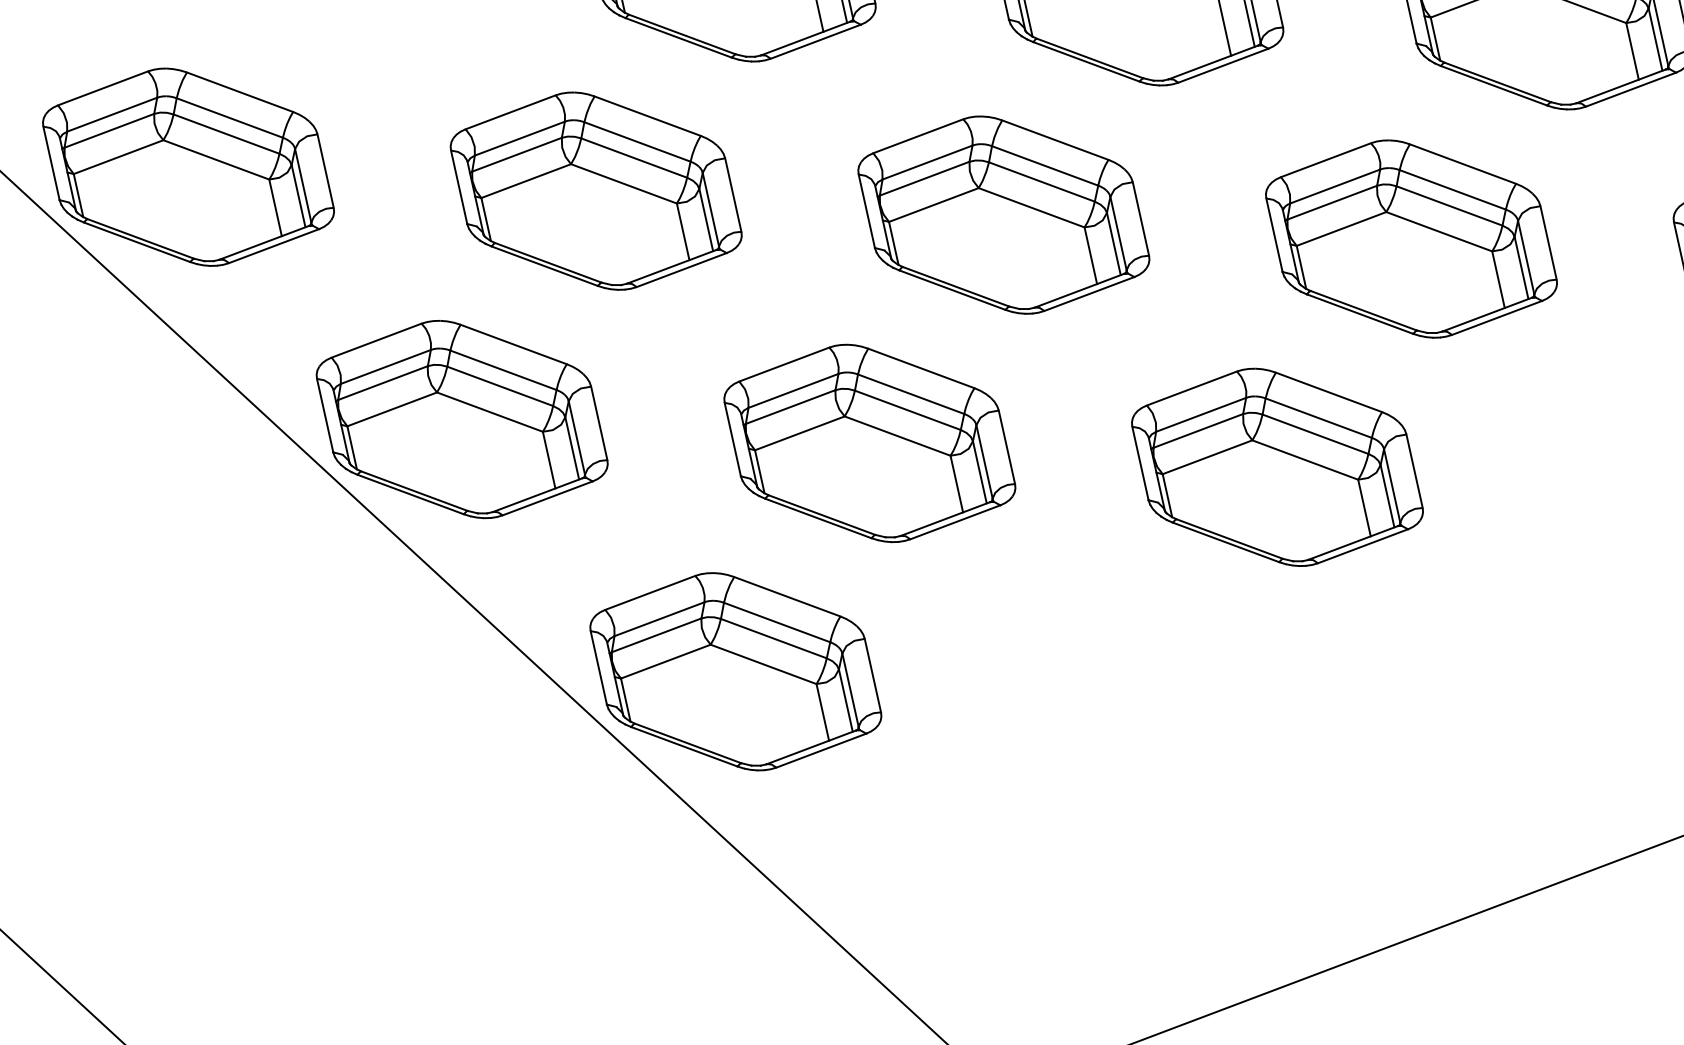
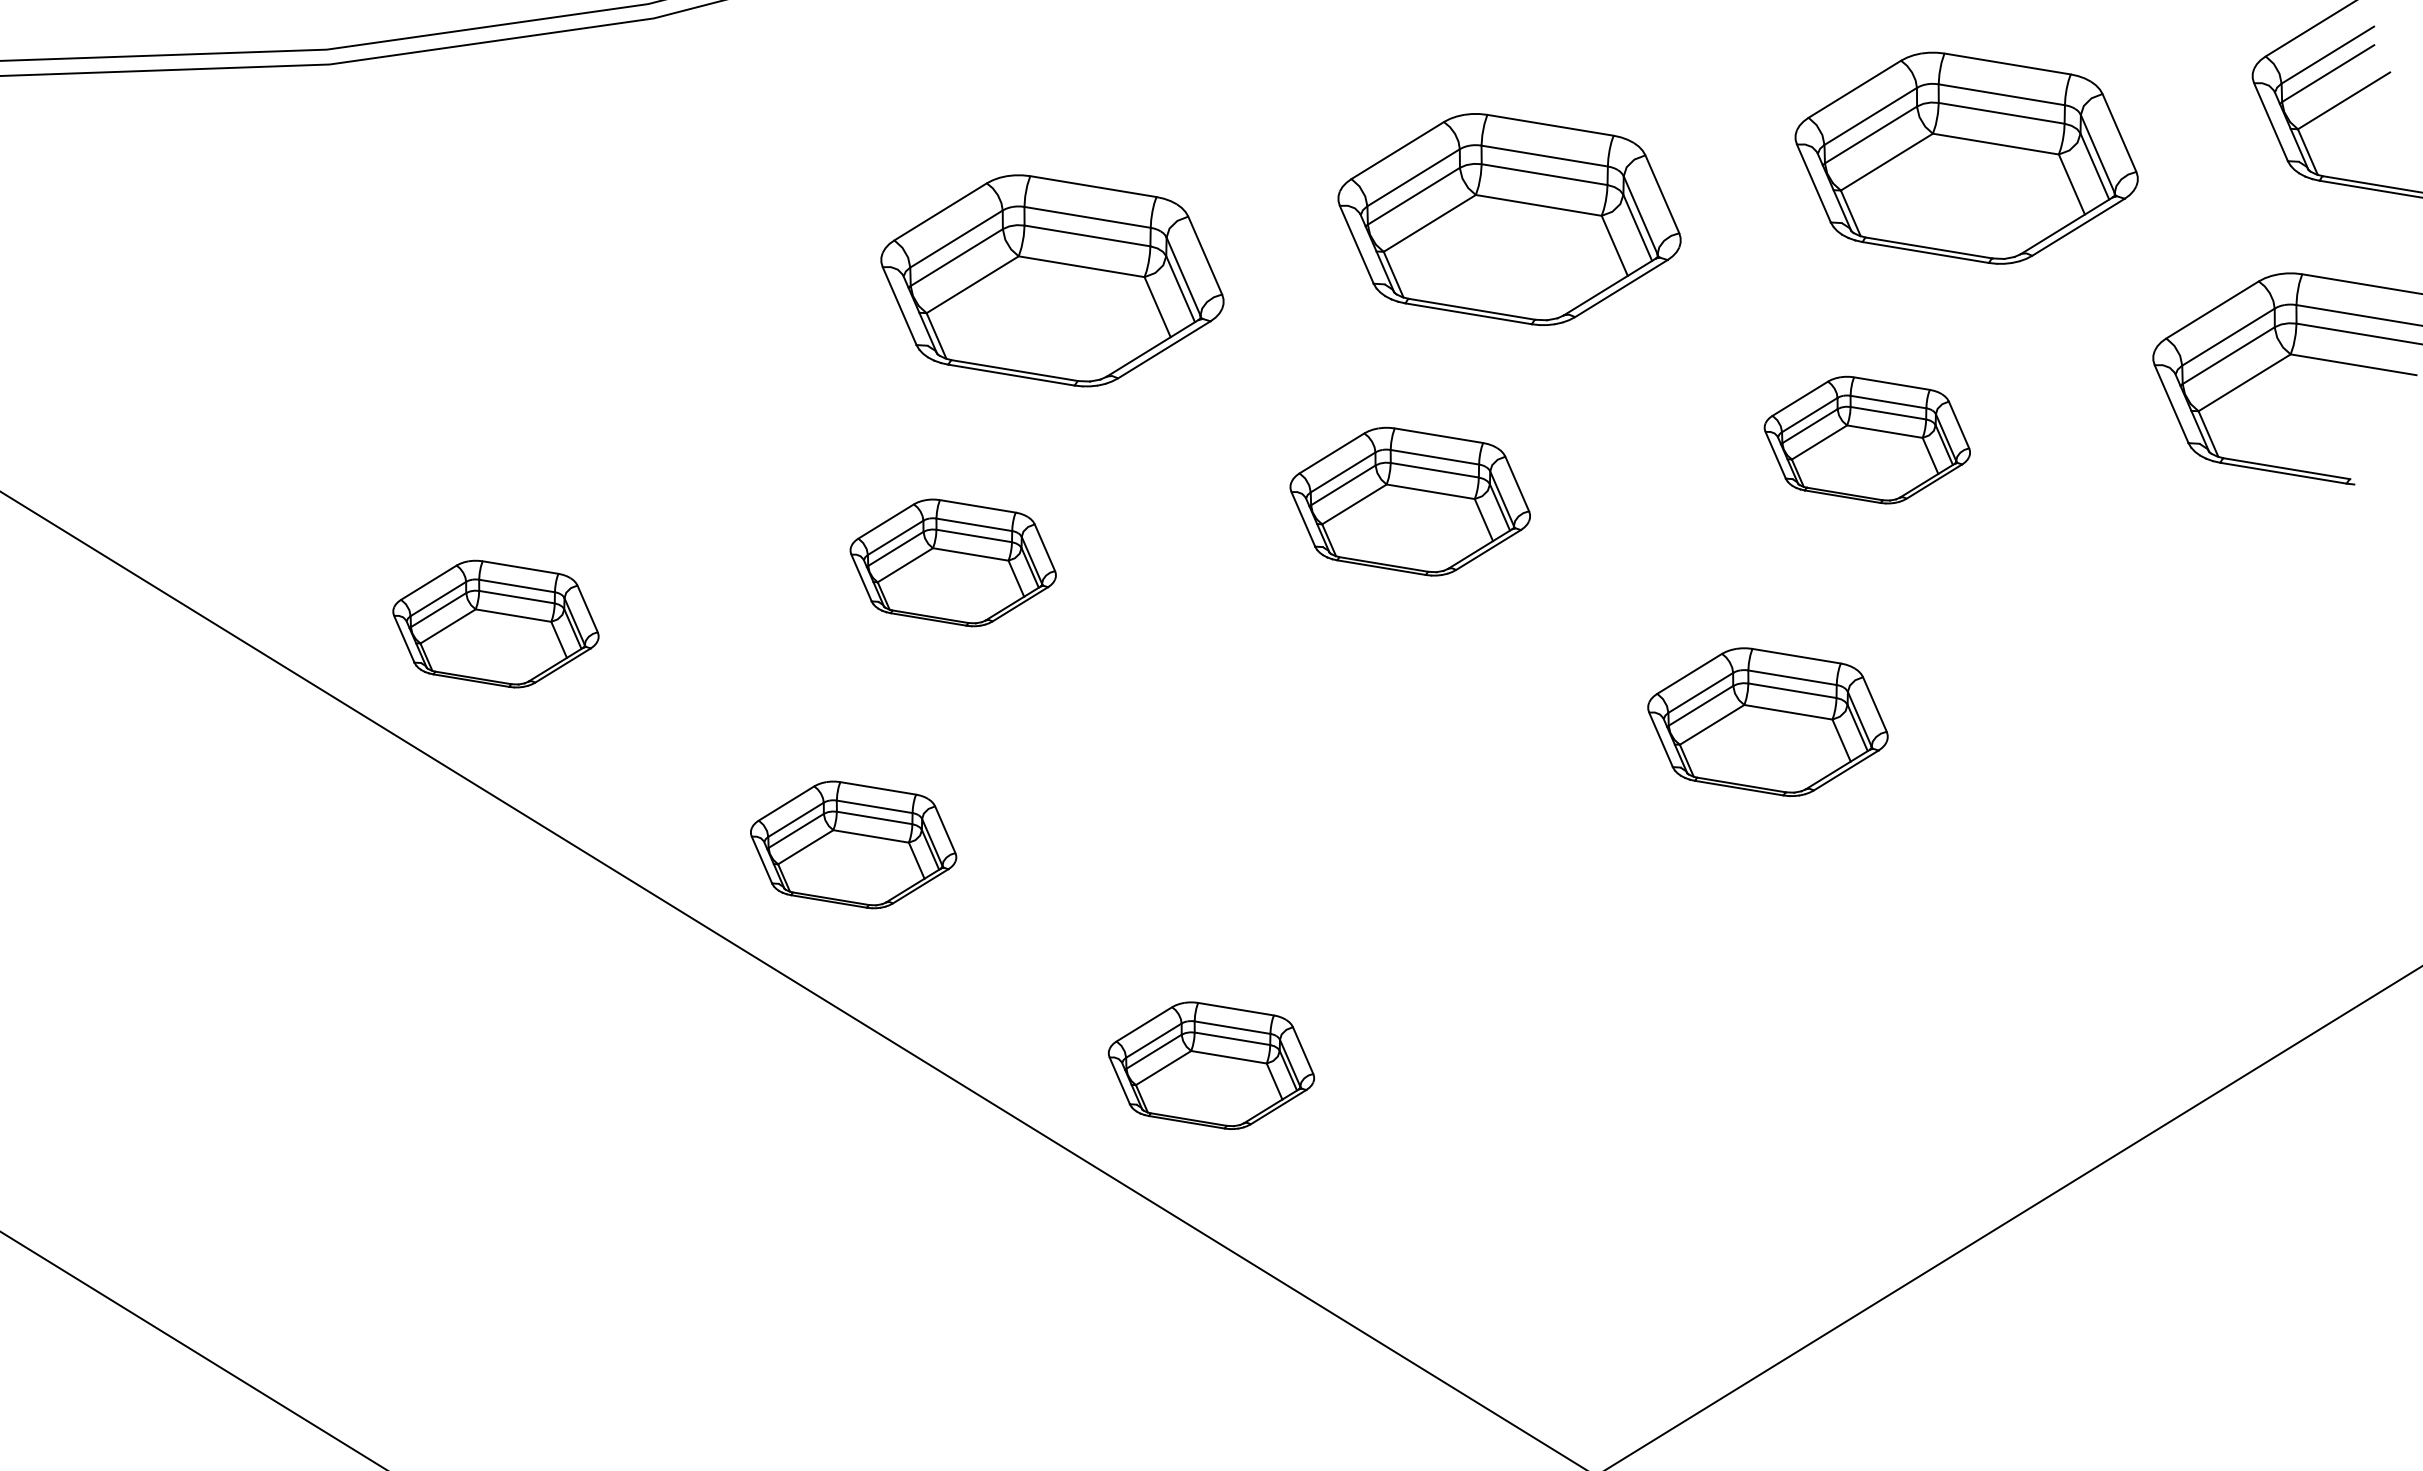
part: (188, 166) -> (495, 623), size x0.6
part: (596, 190) -> (953, 562), size x0.6
part: (1004, 215) -> (1410, 501), size x0.7
part: (1411, 238) -> (1867, 439), size x0.6
part: (462, 419) -> (853, 844), size x0.6
part: (869, 443) -> (1310, 783), removed
part: (1277, 466) -> (1767, 721), size x0.7
part: (735, 671) -> (1211, 1065), size x0.6

